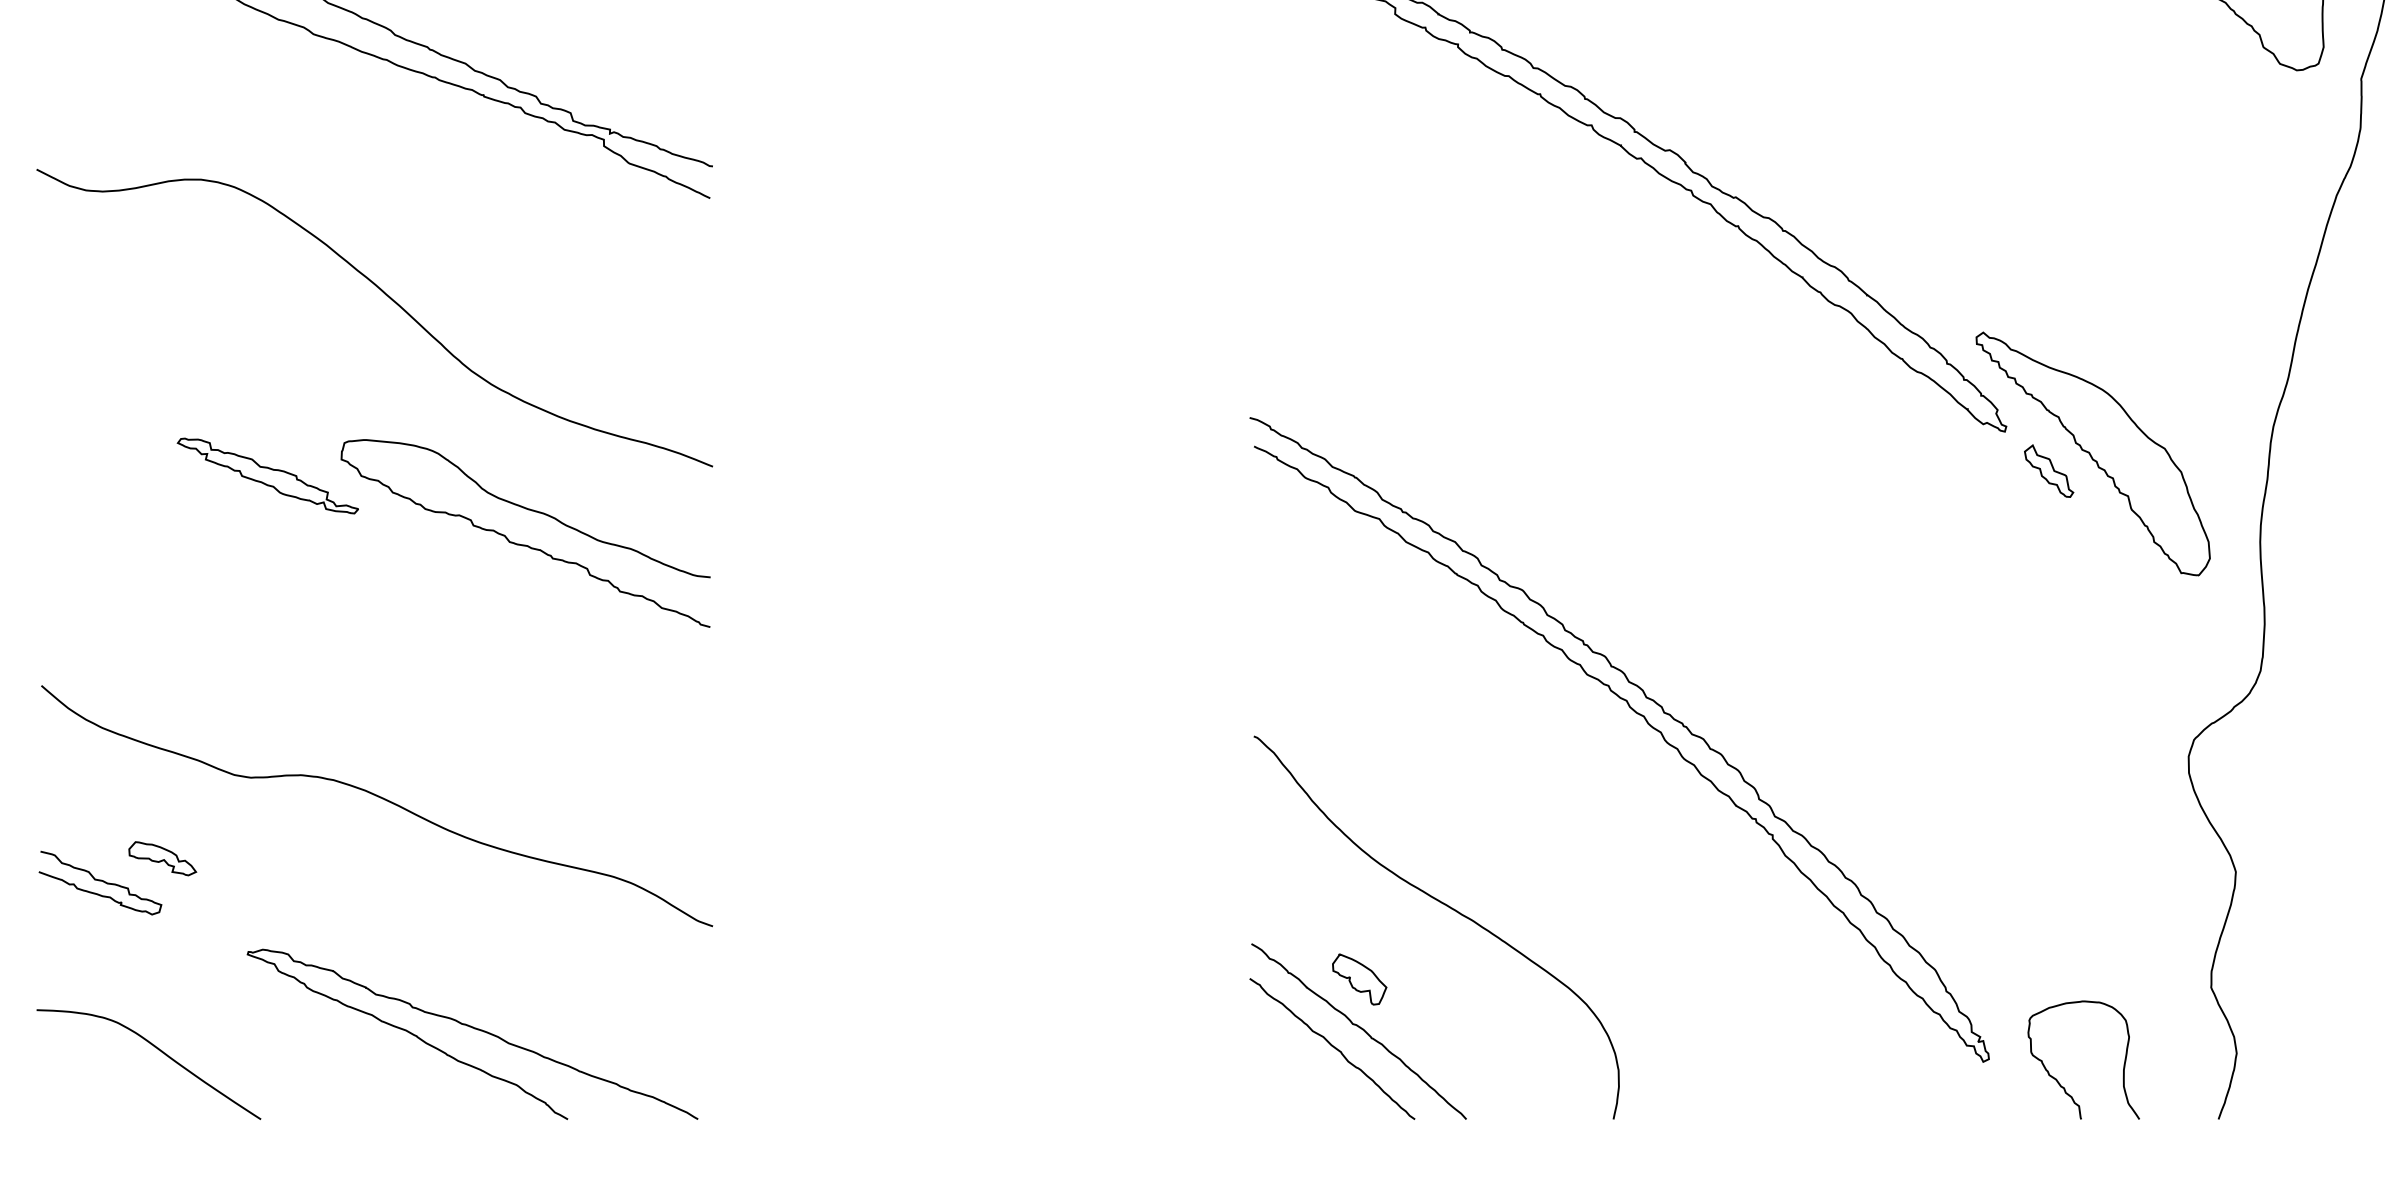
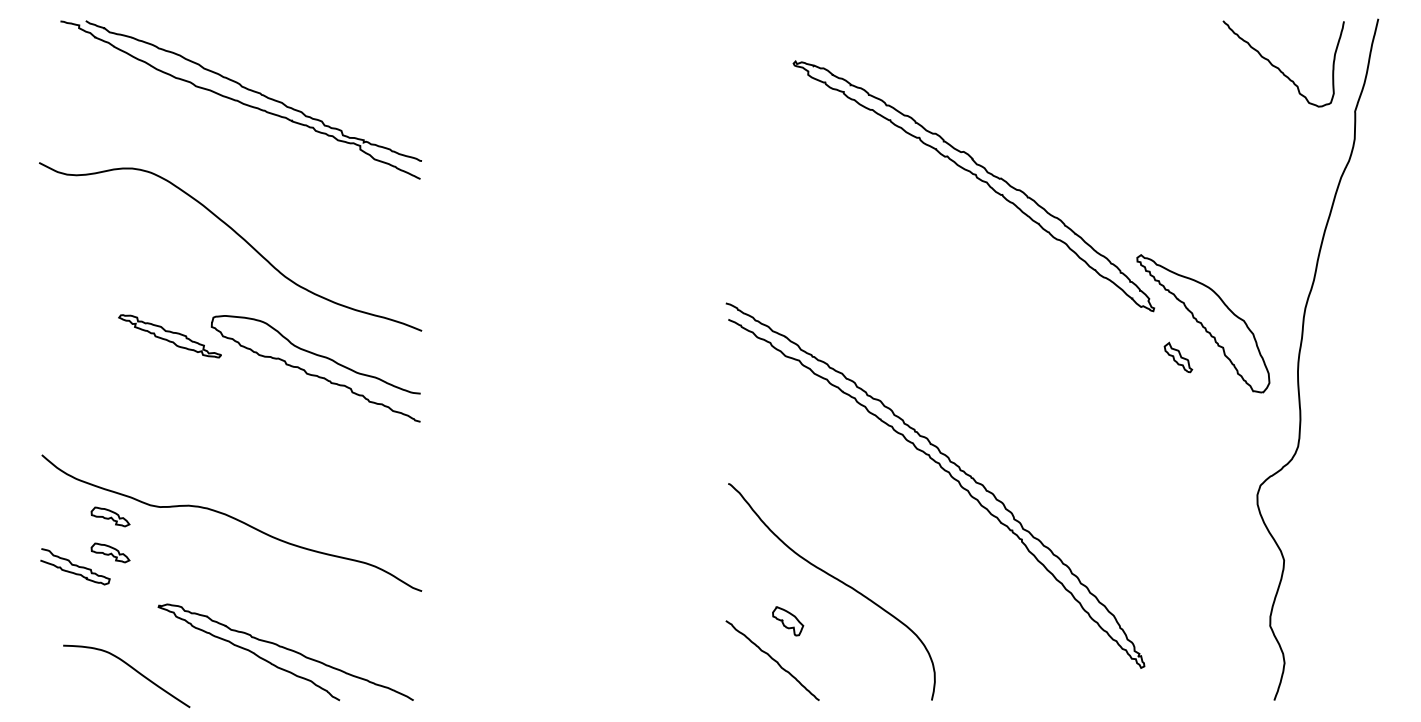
part: (2049, 471) -> (1178, 357), moved
part: (162, 794) -> (110, 516), added
curve: (1358, 1029) -> (787, 649), removed
curve: (159, 1052) -> (132, 669), moved
curve: (2058, 1078) -> (1183, 677), removed

